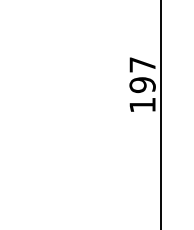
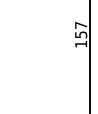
text: (141, 84) -> (80, 34), 197 -> 157

